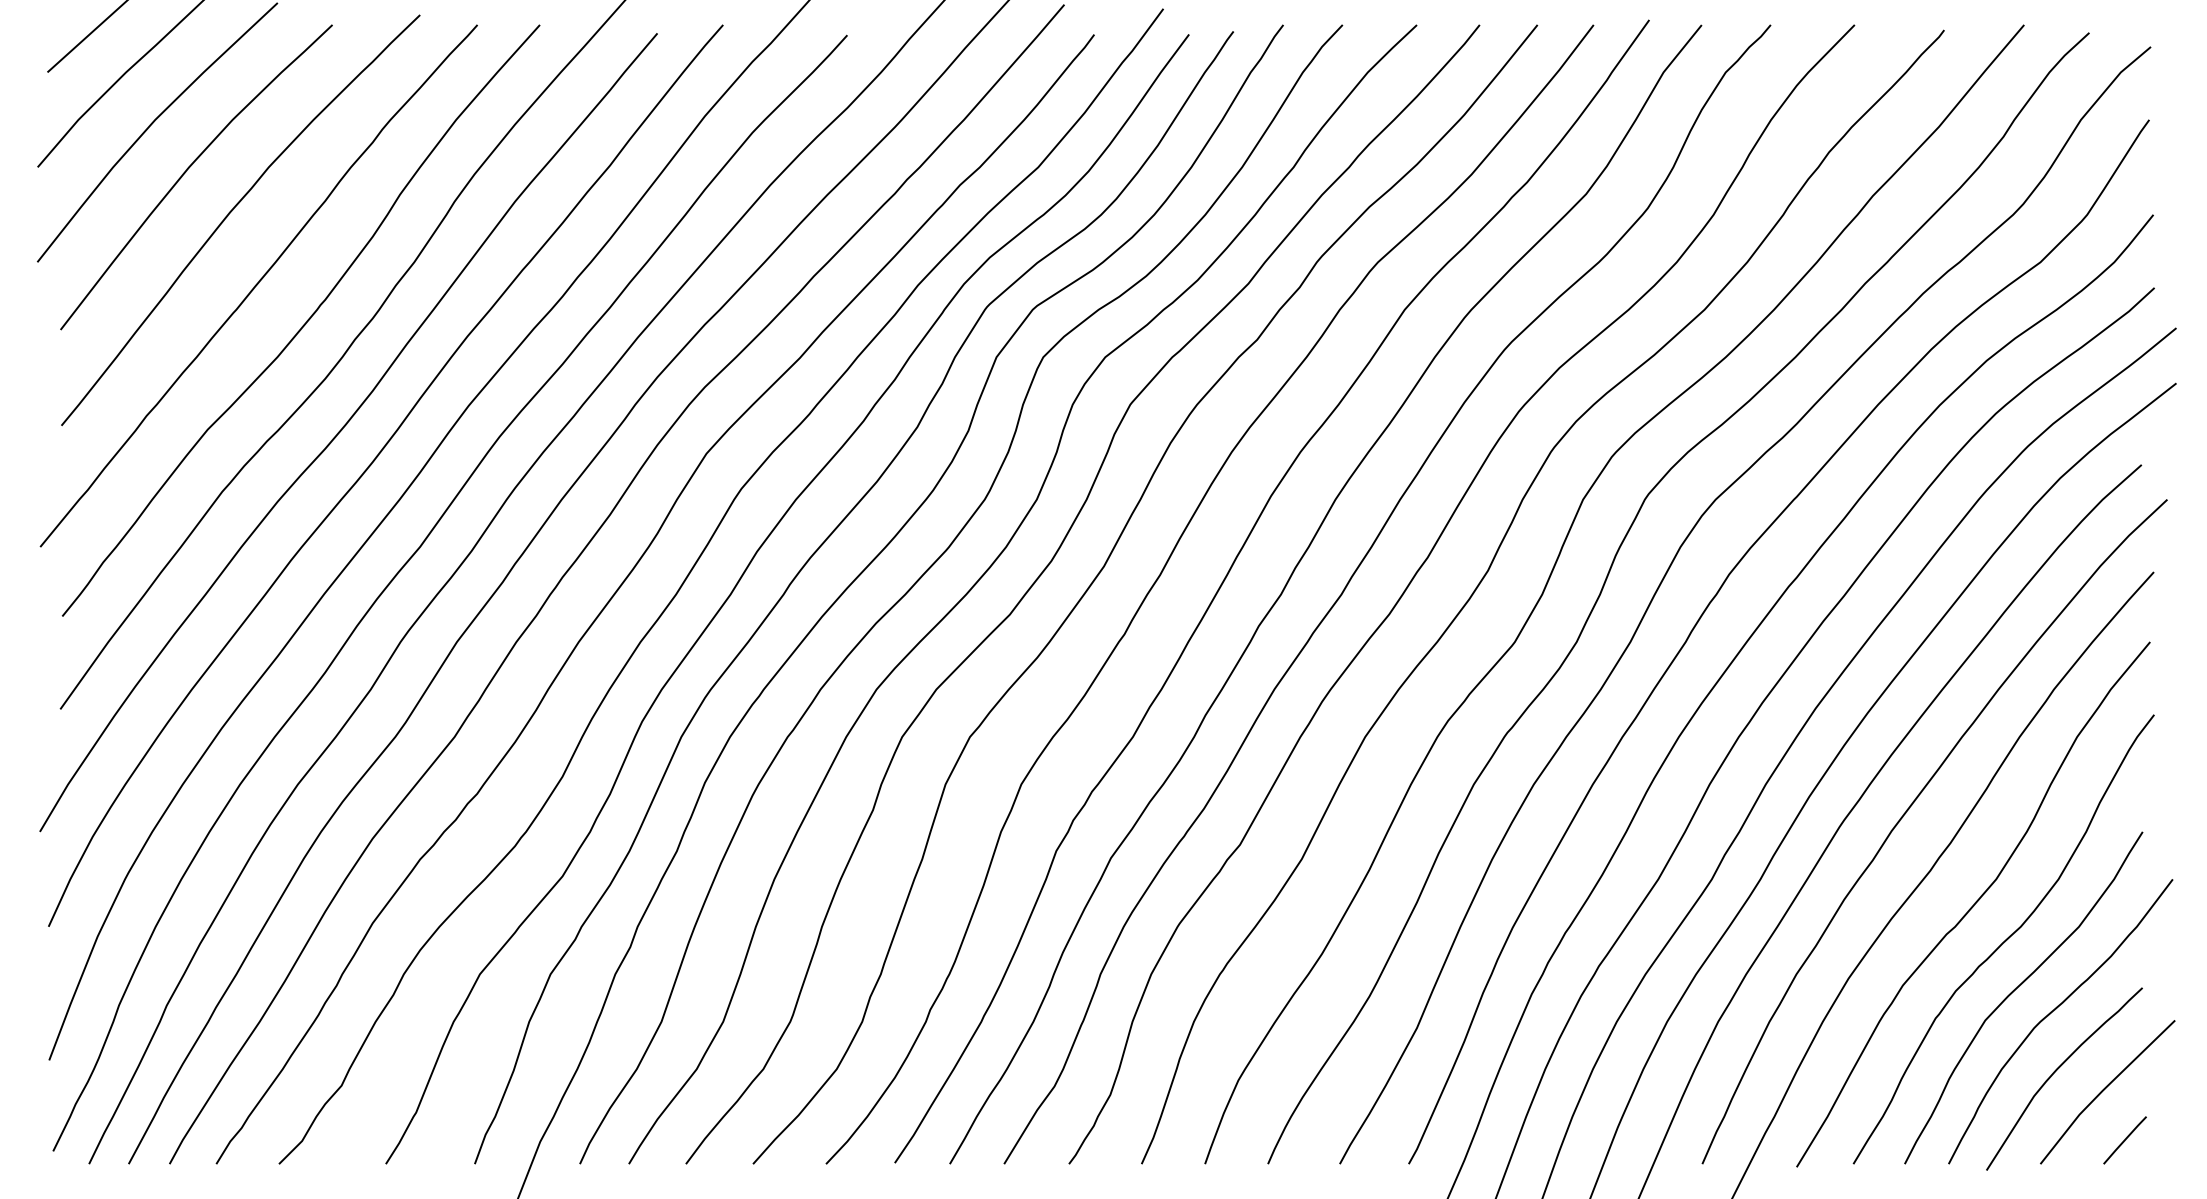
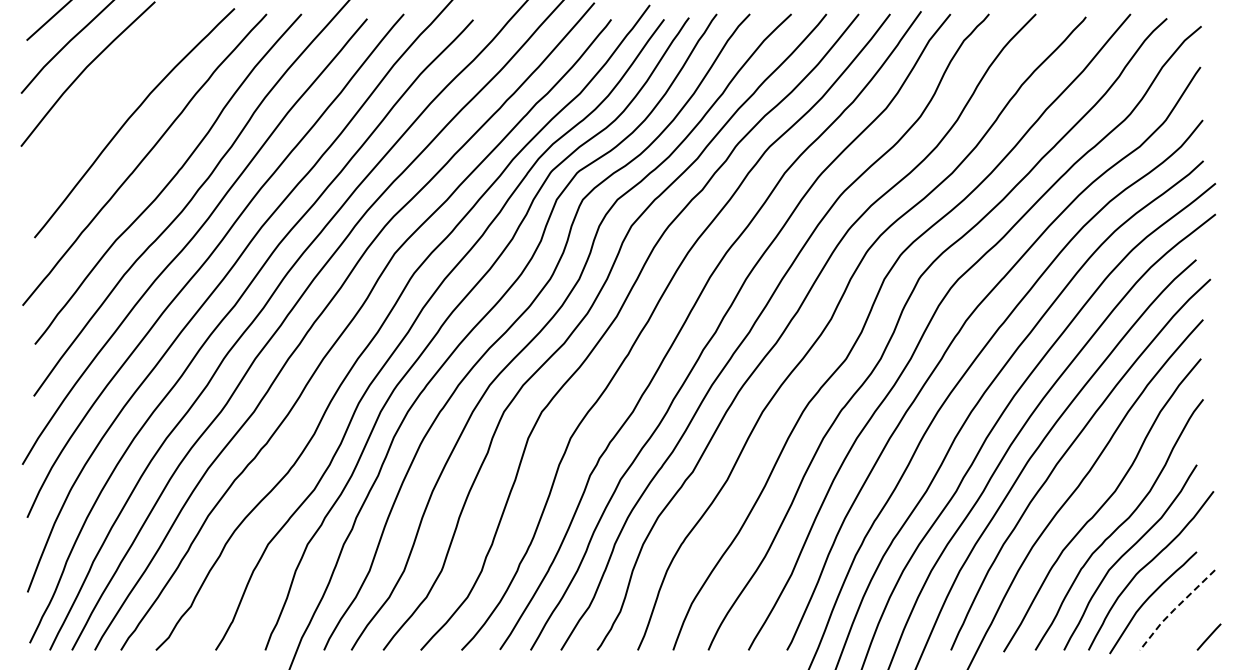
curve: (190, 168) -> (106, 94), removed
line: (2102, 1090) -> (1174, 609), solid -> dashed
line: (2123, 1139) -> (1208, 636), moved

